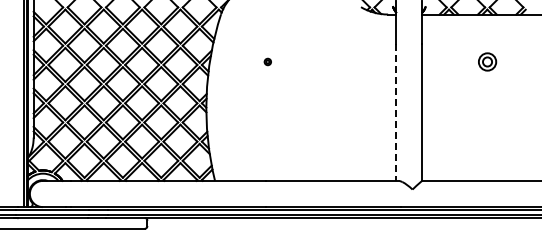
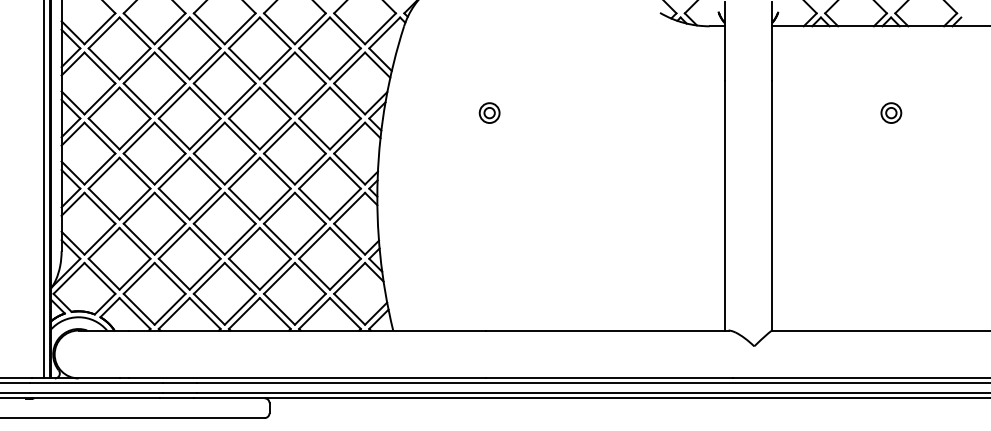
part: (267, 61) -> (489, 112), size x1.67
part: (487, 61) -> (891, 112), size x0.62
line: (396, 113) -> (724, 207), dashed -> solid

